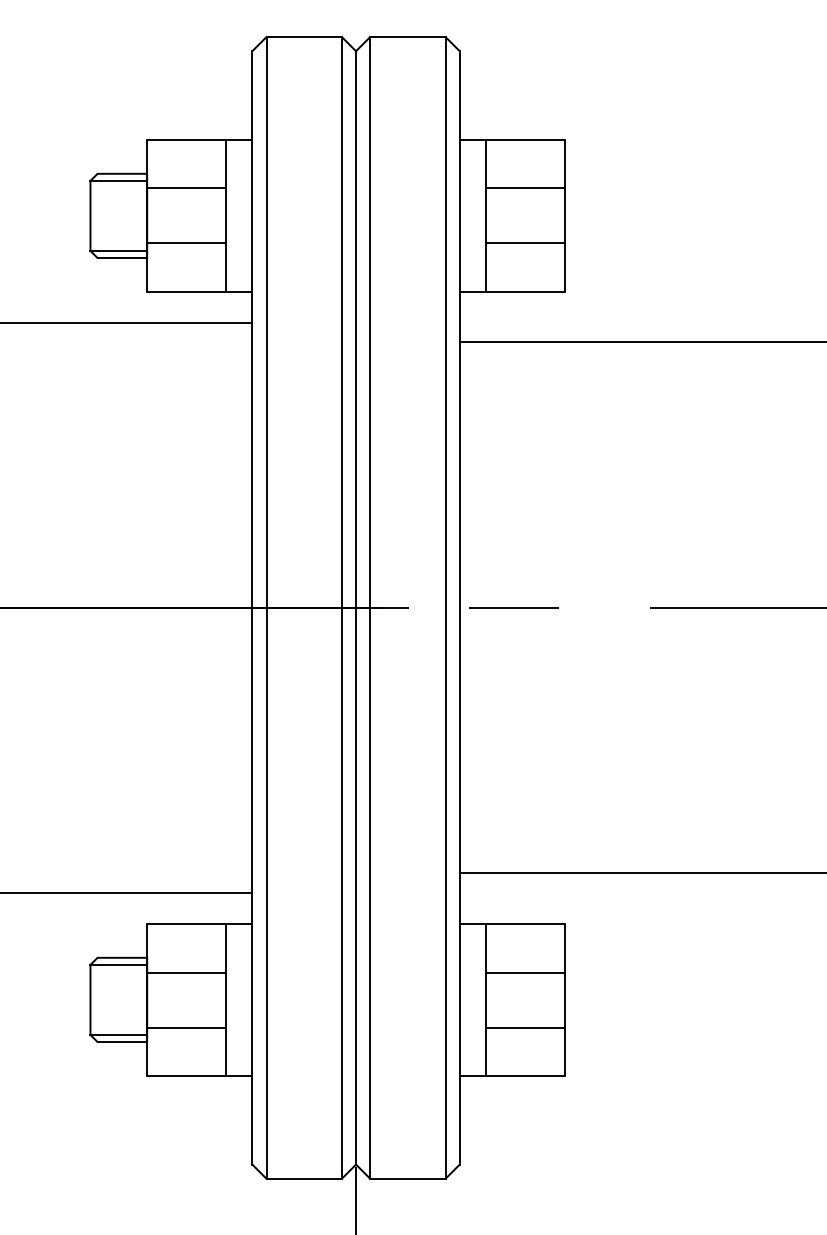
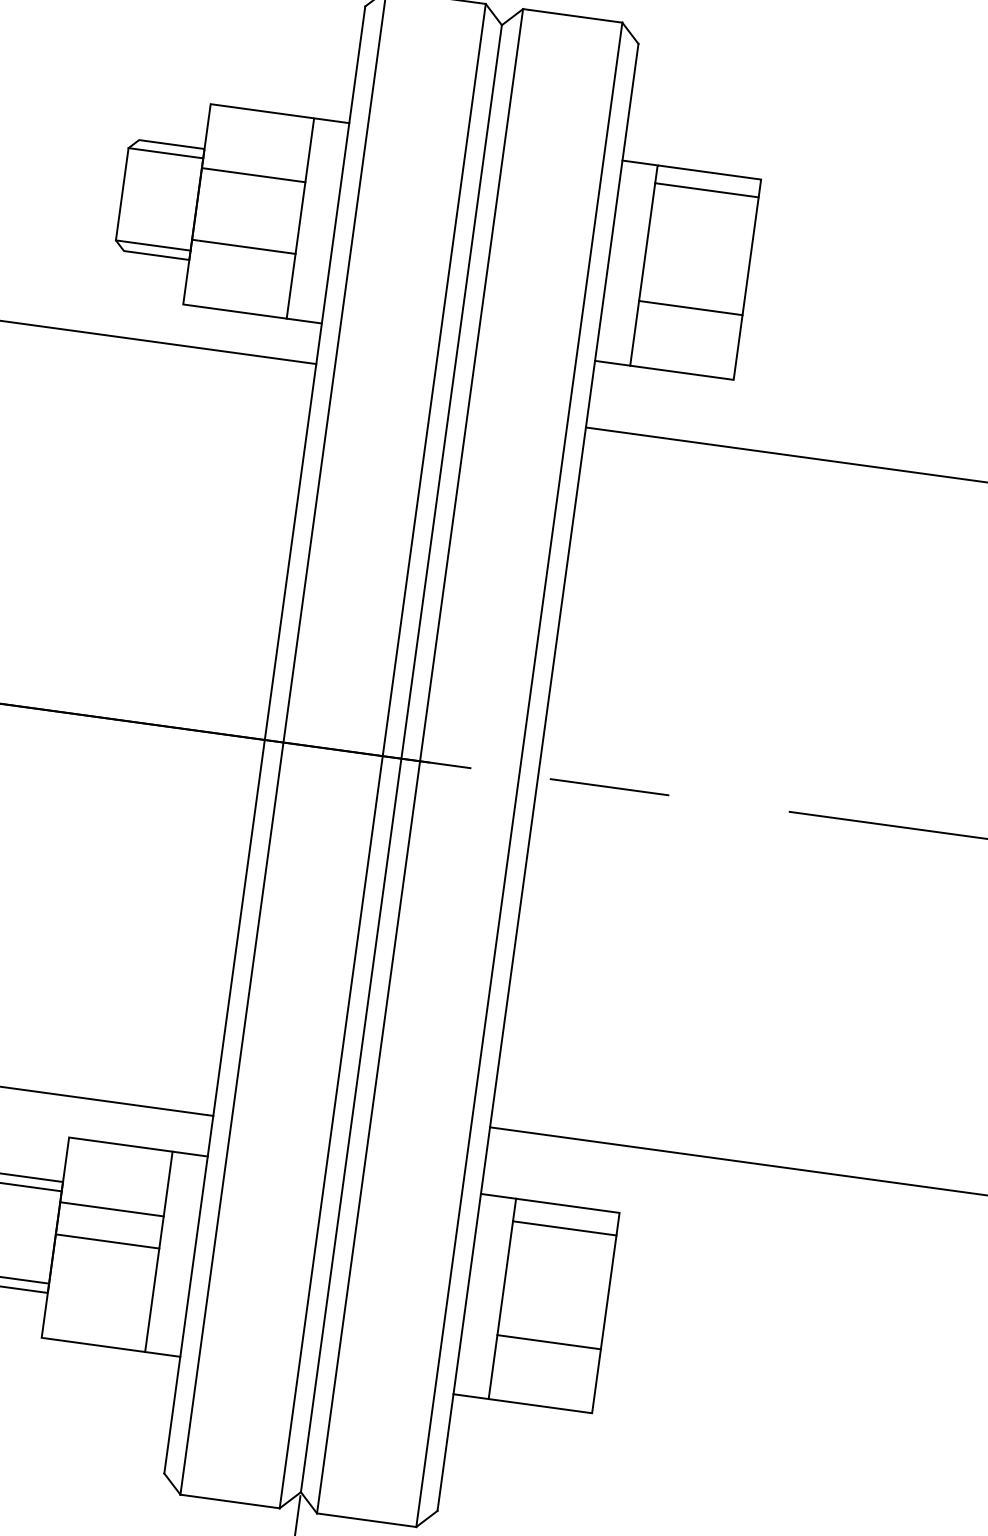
line: (525, 188) -> (706, 190), moved
line: (525, 973) -> (564, 1228), moved
line: (186, 1027) -> (107, 1241), moved

